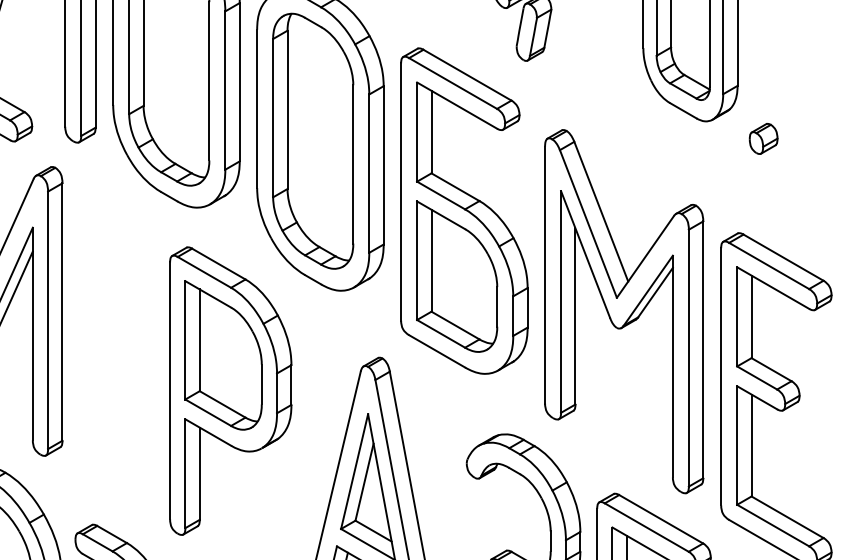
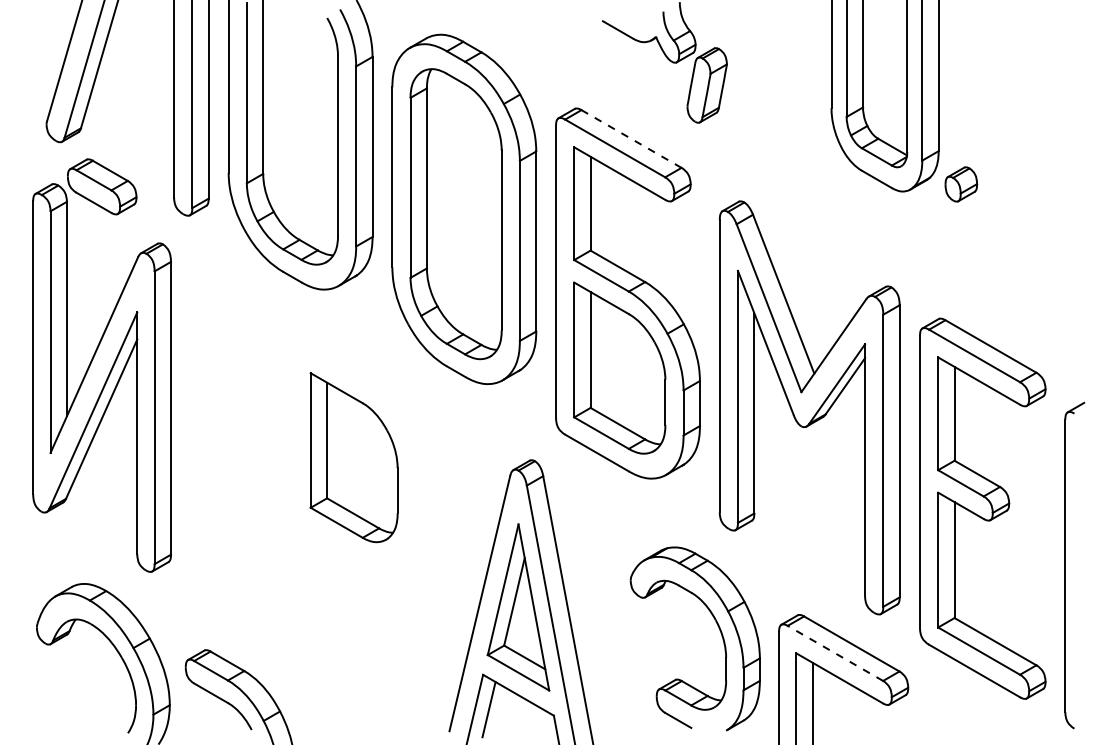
line: (467, 75) -> (631, 139), solid -> dashed
part: (763, 138) -> (961, 184), moved
part: (230, 390) -> (362, 497), removed
line: (646, 527) -> (835, 653), solid -> dashed

